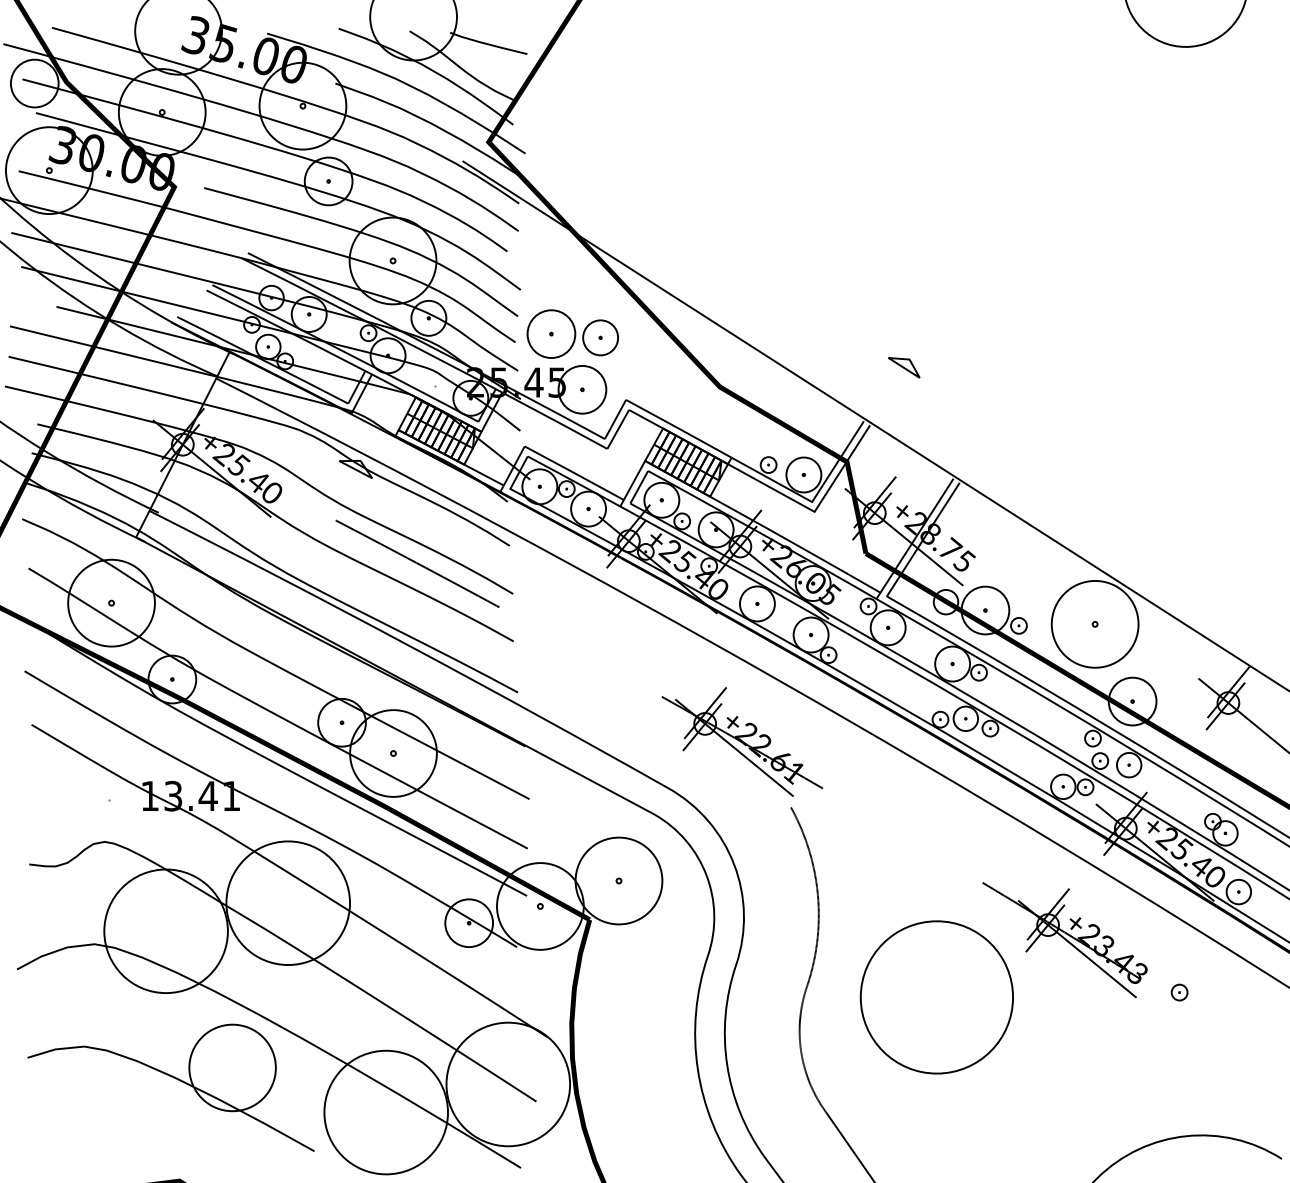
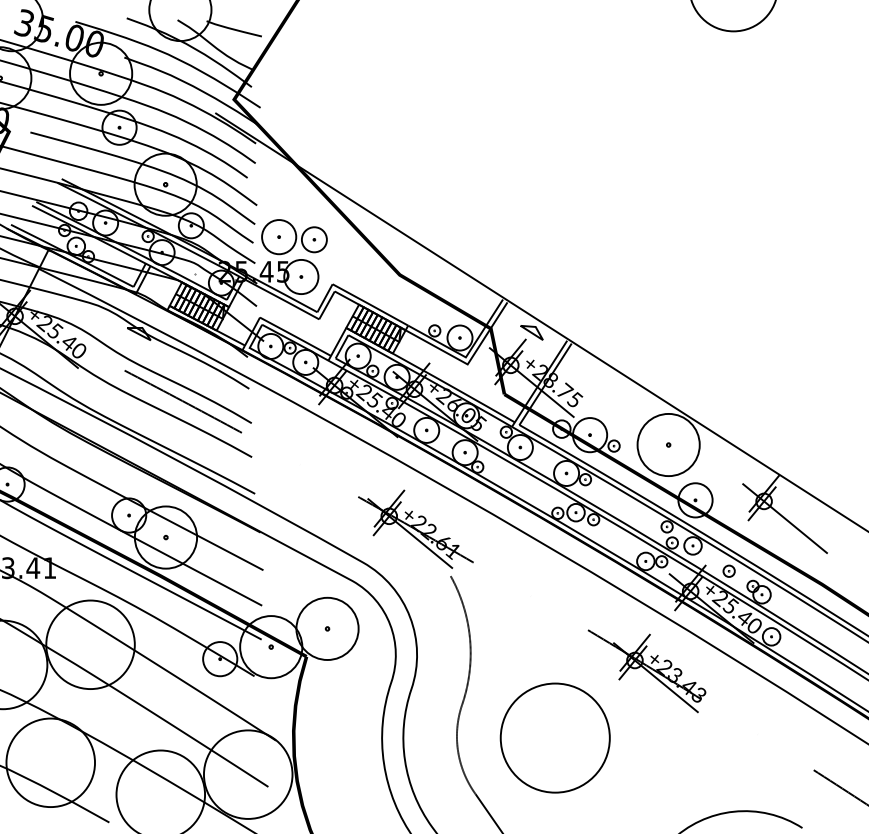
part: (904, 367) -> (532, 332), moved
part: (1179, 992) -> (729, 571), moved
circle: (936, 997) -> (555, 738), moved
circle: (232, 1067) -> (50, 762), size x1.43

